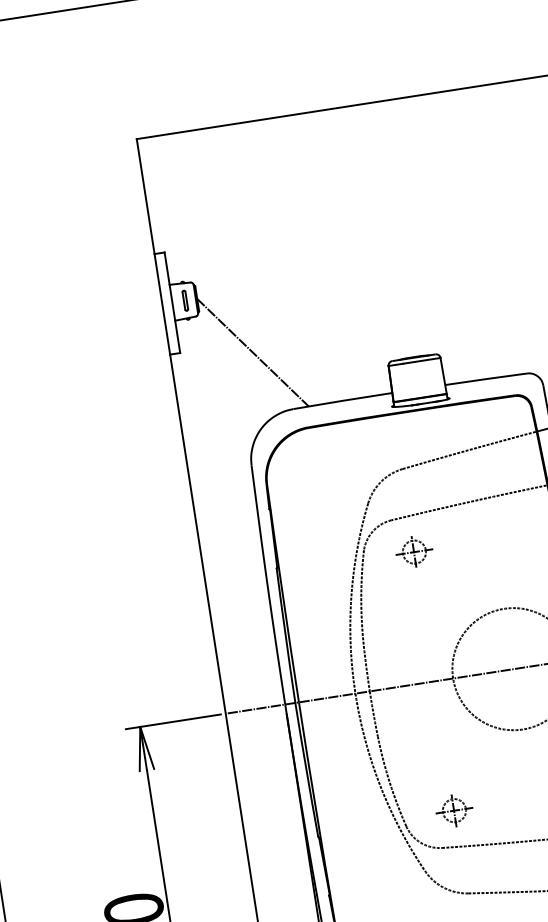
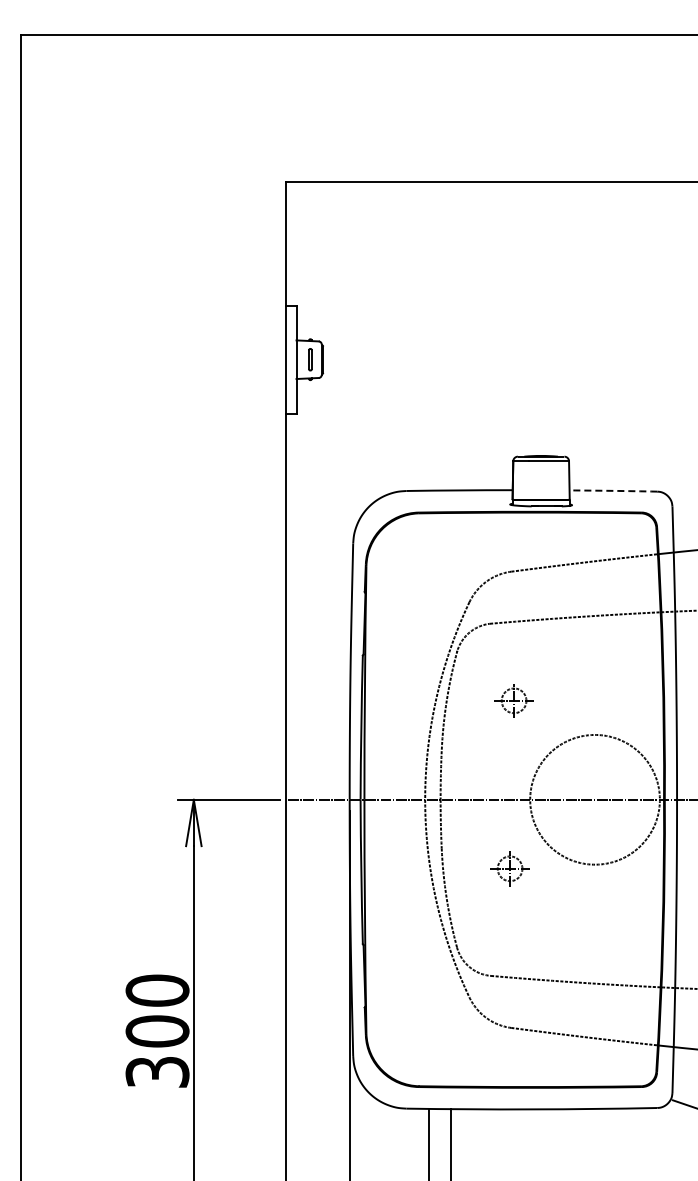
line: (252, 352) -> (372, 424), removed
arc: (486, 378) -> (613, 490), solid -> dashed
part: (413, 551) -> (513, 700), moved
part: (453, 810) -> (509, 868), moved

